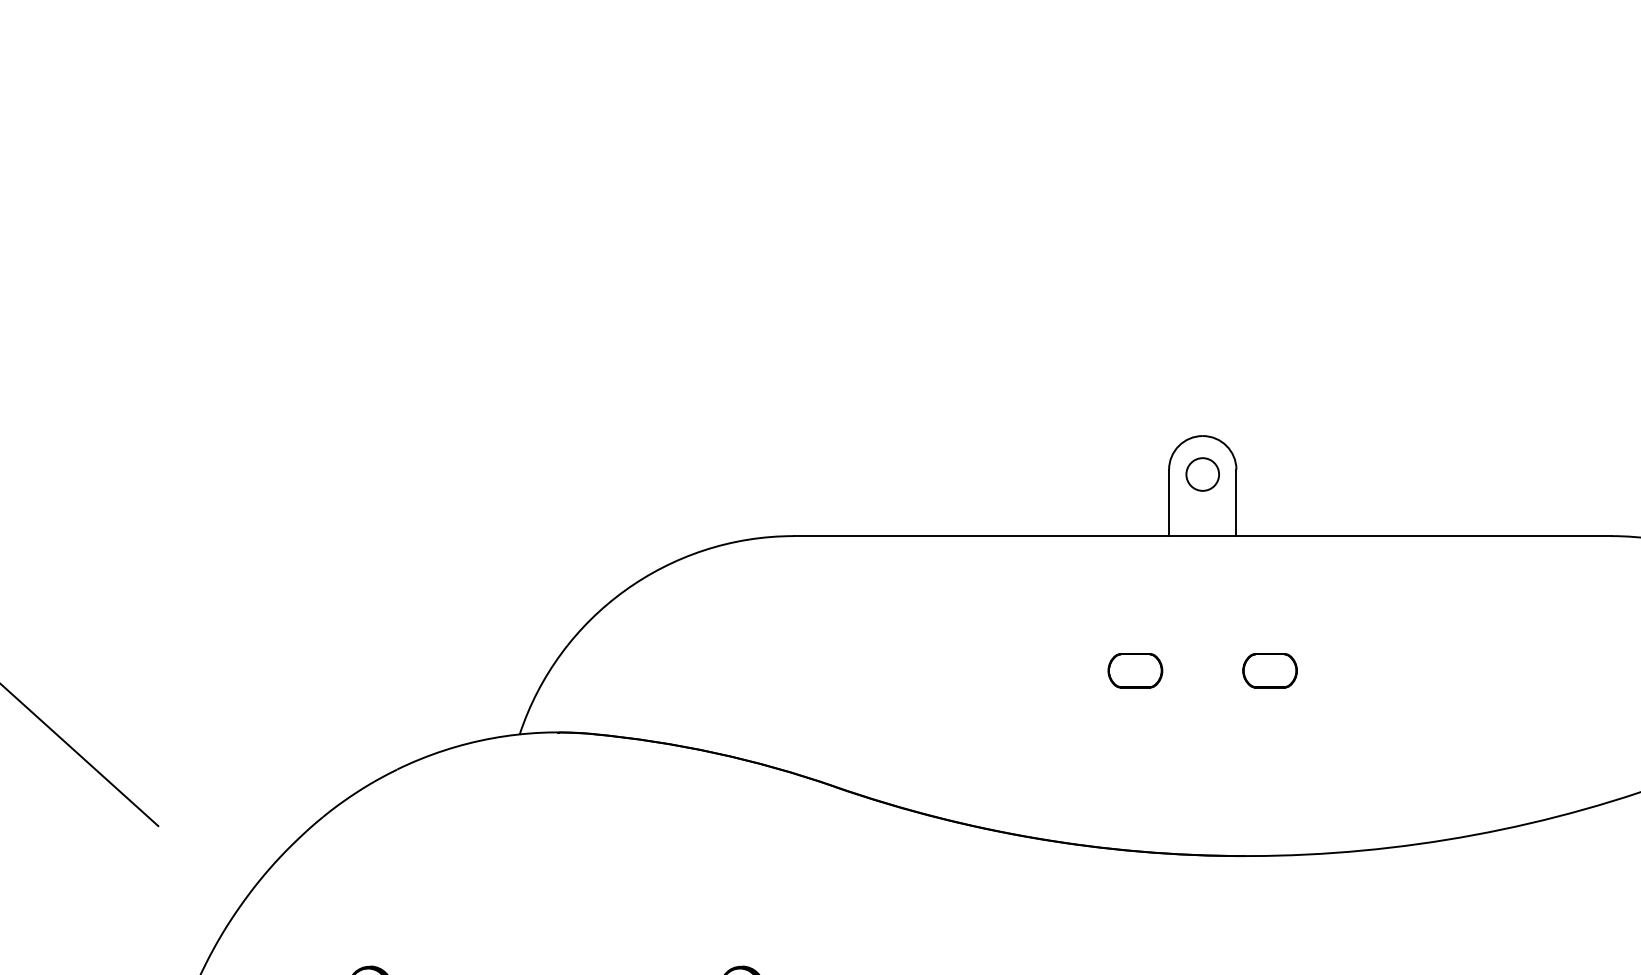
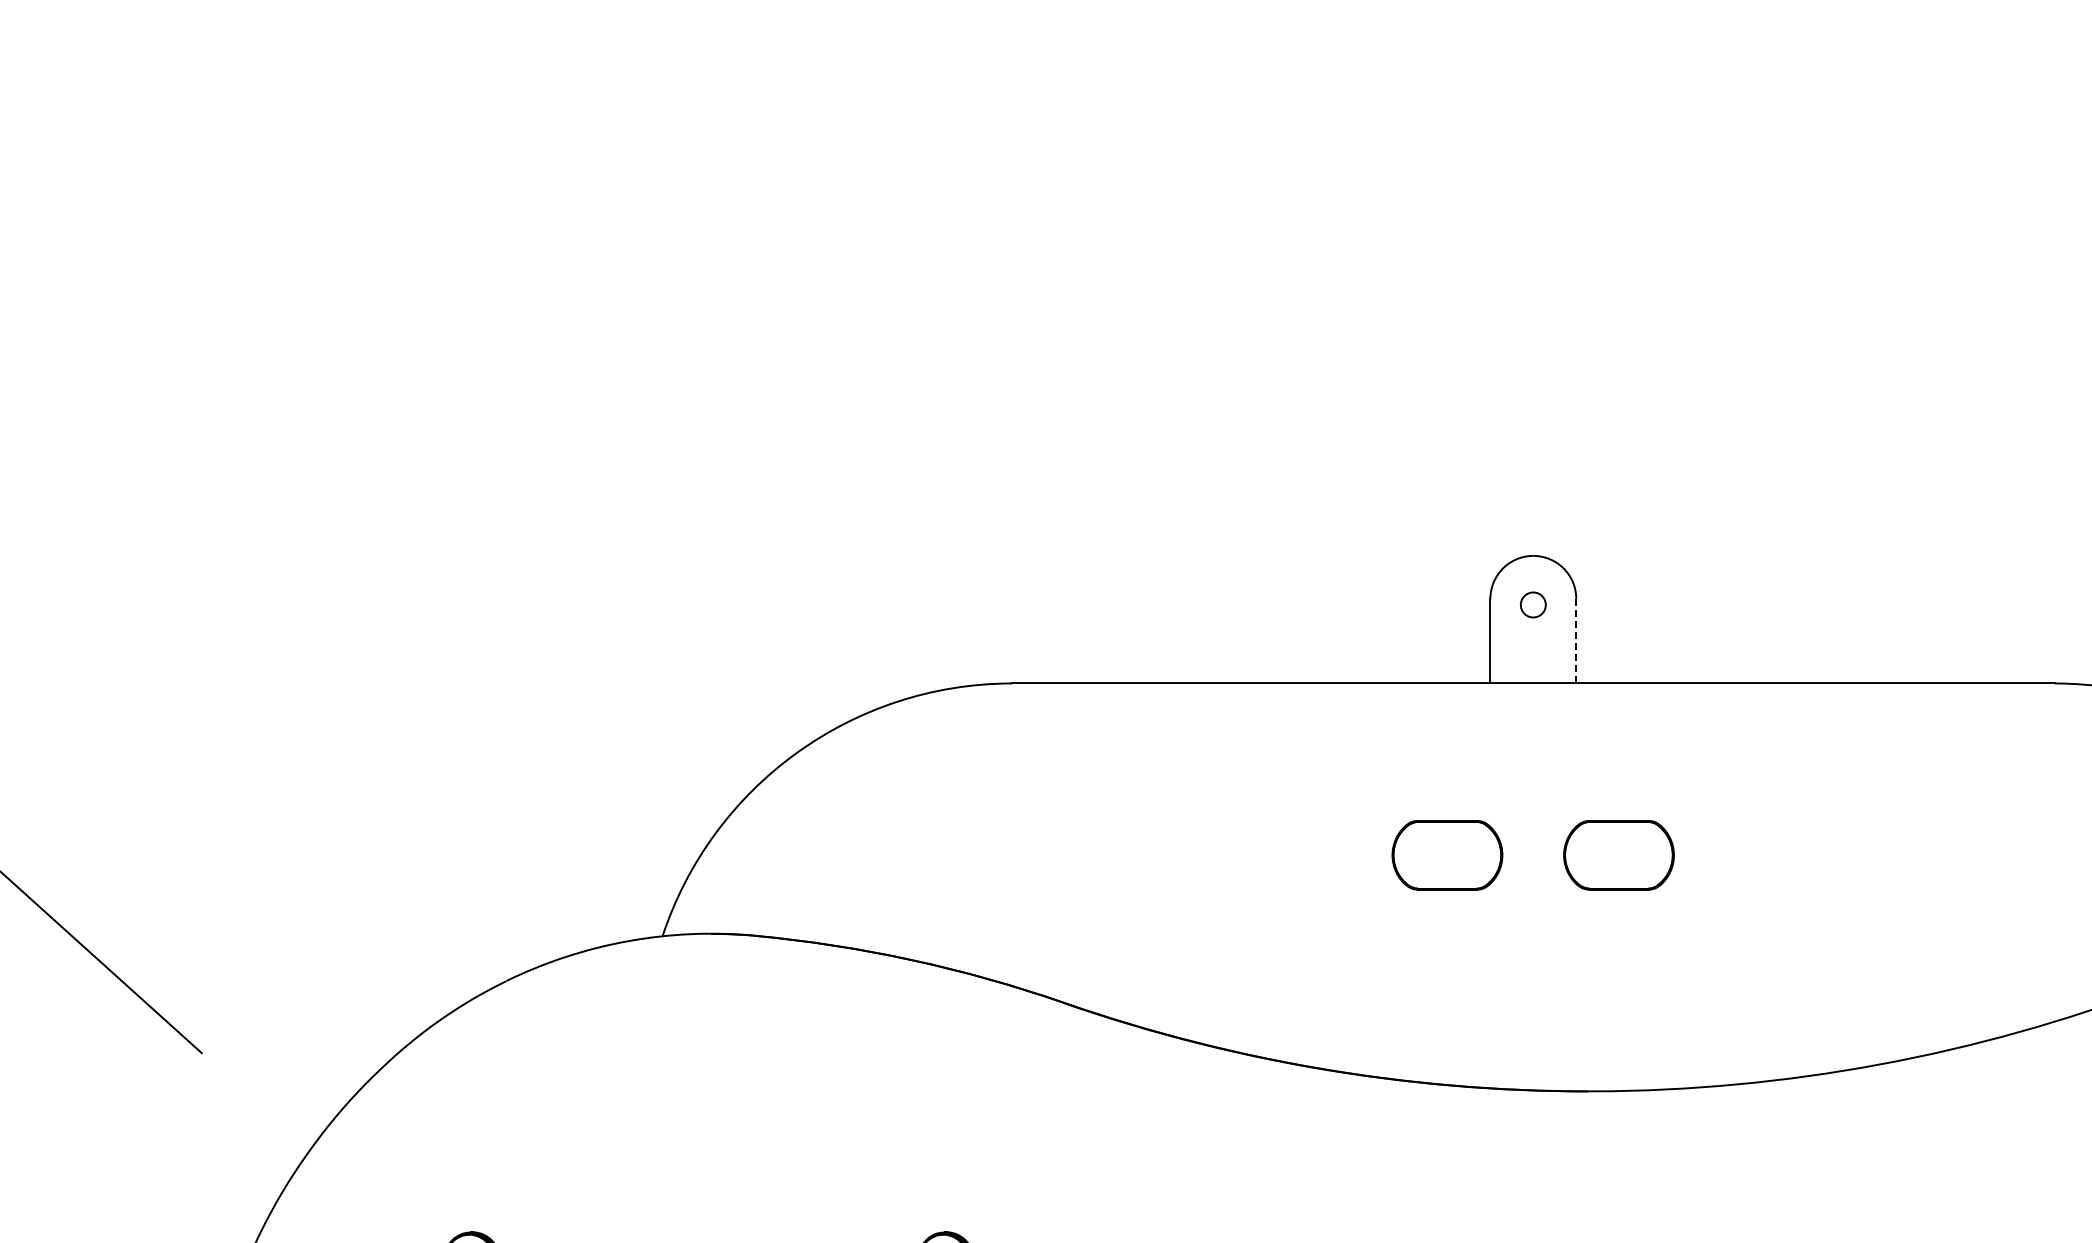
circle: (1202, 474) -> (1533, 604), size x0.6
line: (1236, 503) -> (1576, 641), solid -> dashed
part: (1135, 670) -> (1447, 854), size x1.6
part: (1270, 670) -> (1619, 854), size x1.6

